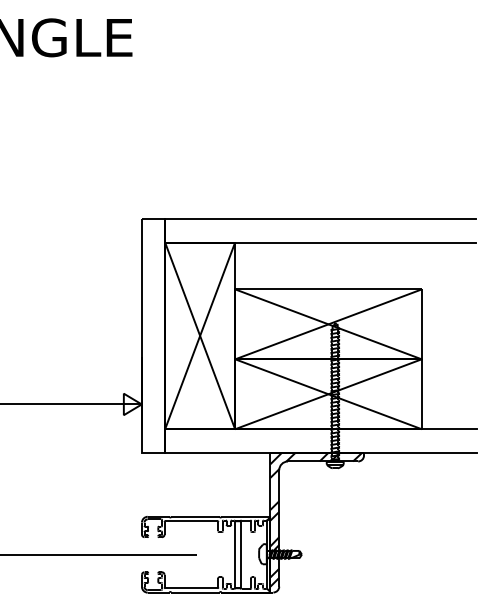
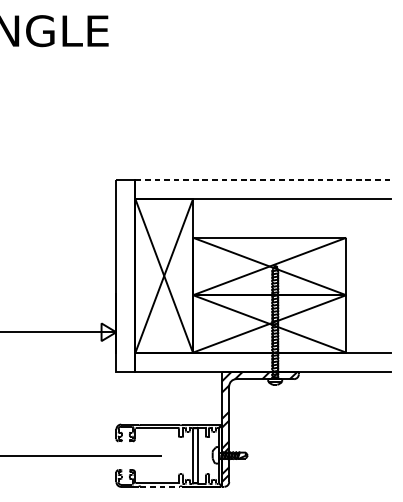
line: (320, 219) -> (263, 180), solid -> dashed
line: (196, 592) -> (161, 486), solid -> dashed

